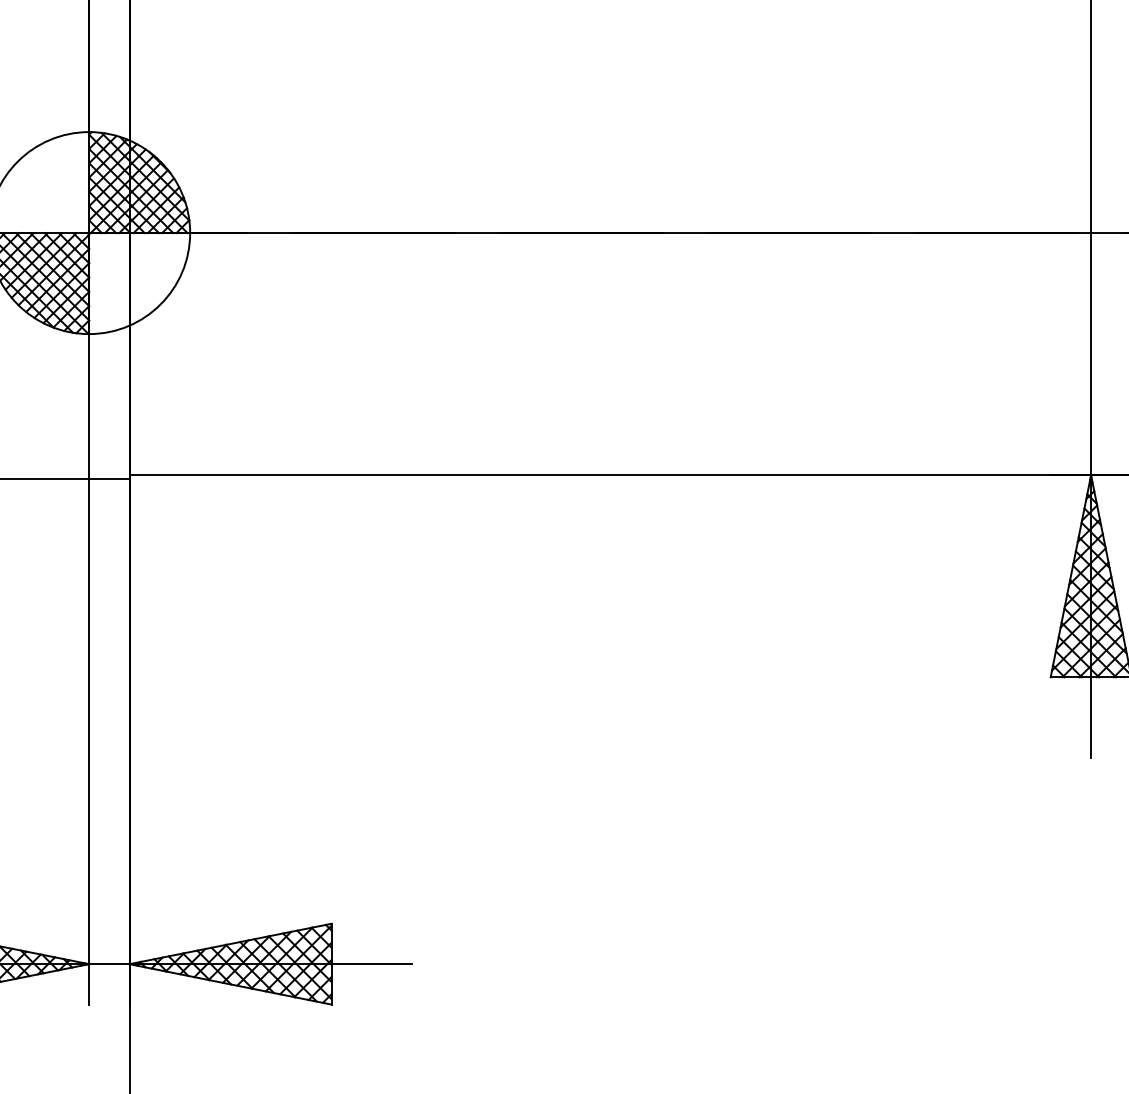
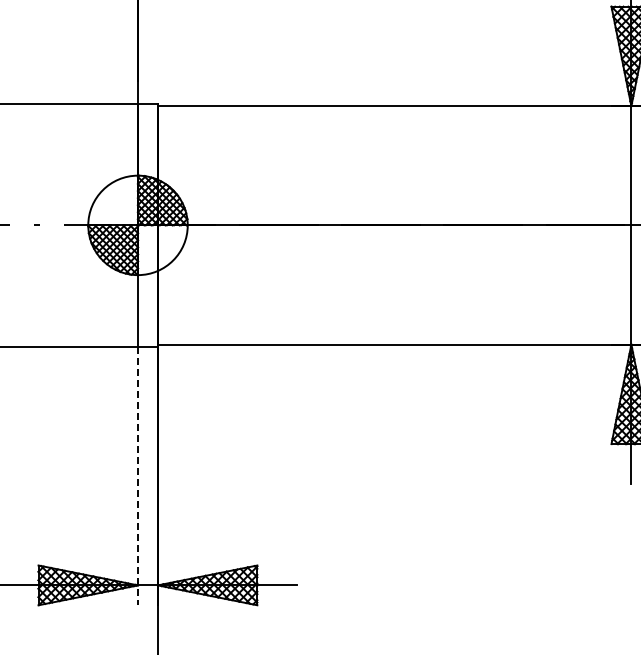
line: (90, 743) -> (138, 476), solid -> dashed

